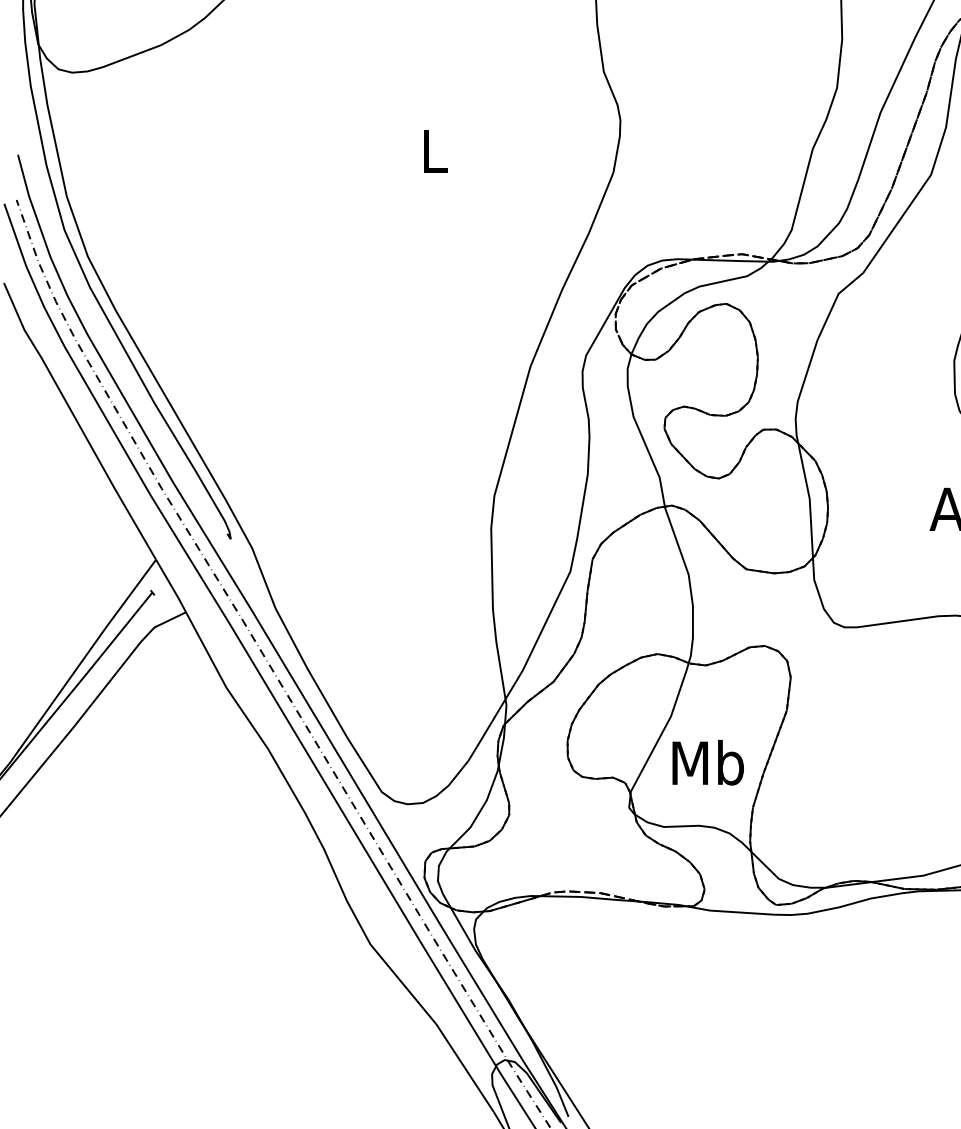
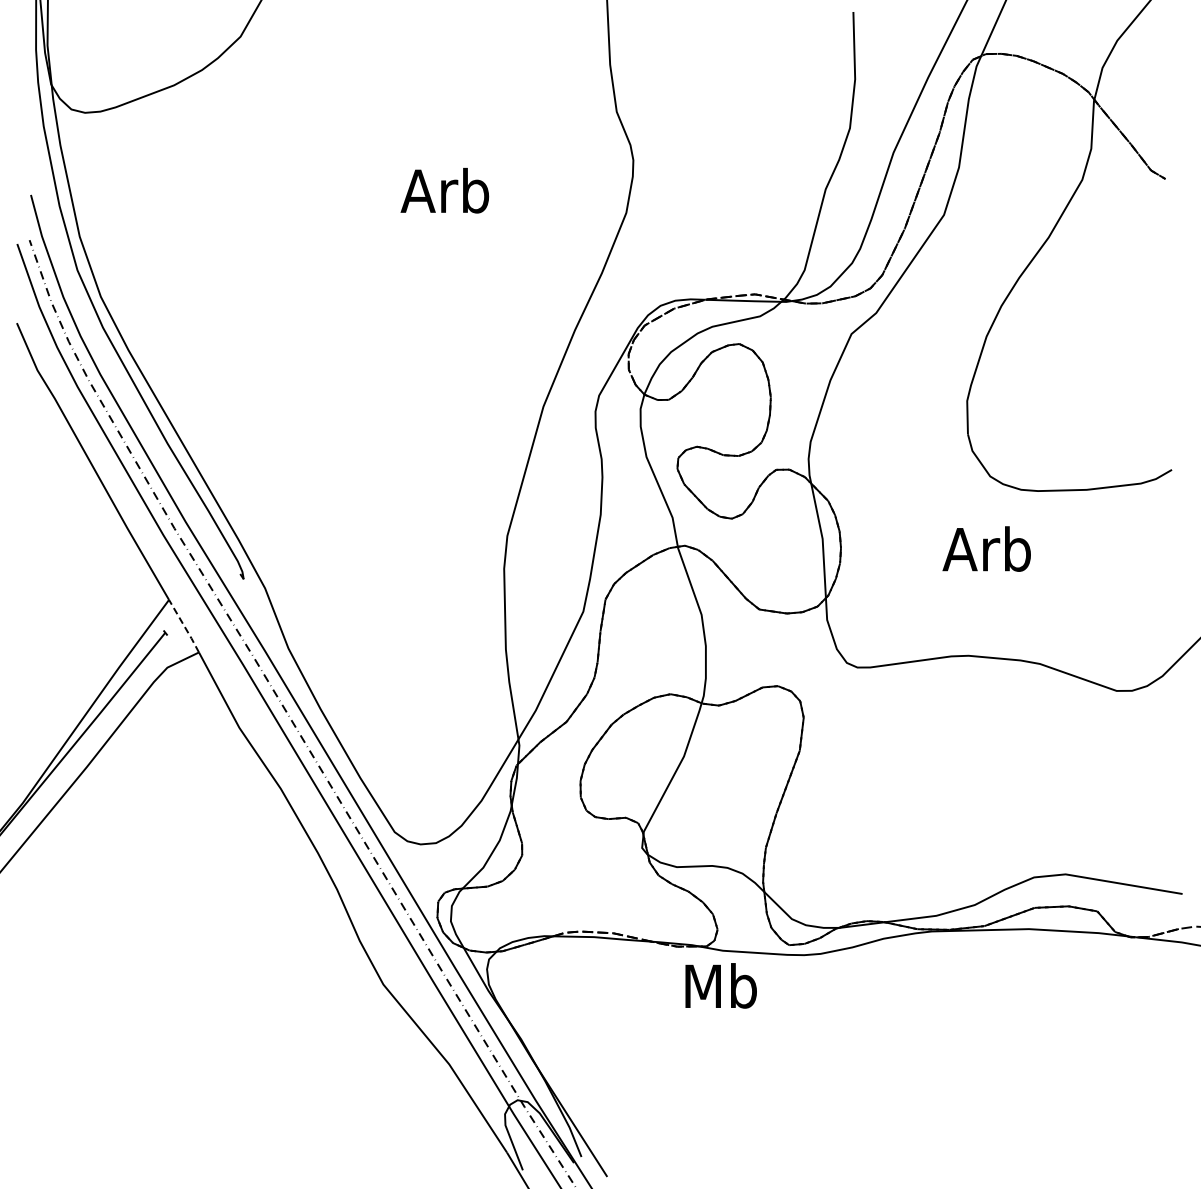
text: (431, 150) -> (444, 190), L -> Arb
line: (171, 586) -> (184, 626), solid -> dashed
text: (707, 762) -> (720, 985), moved

